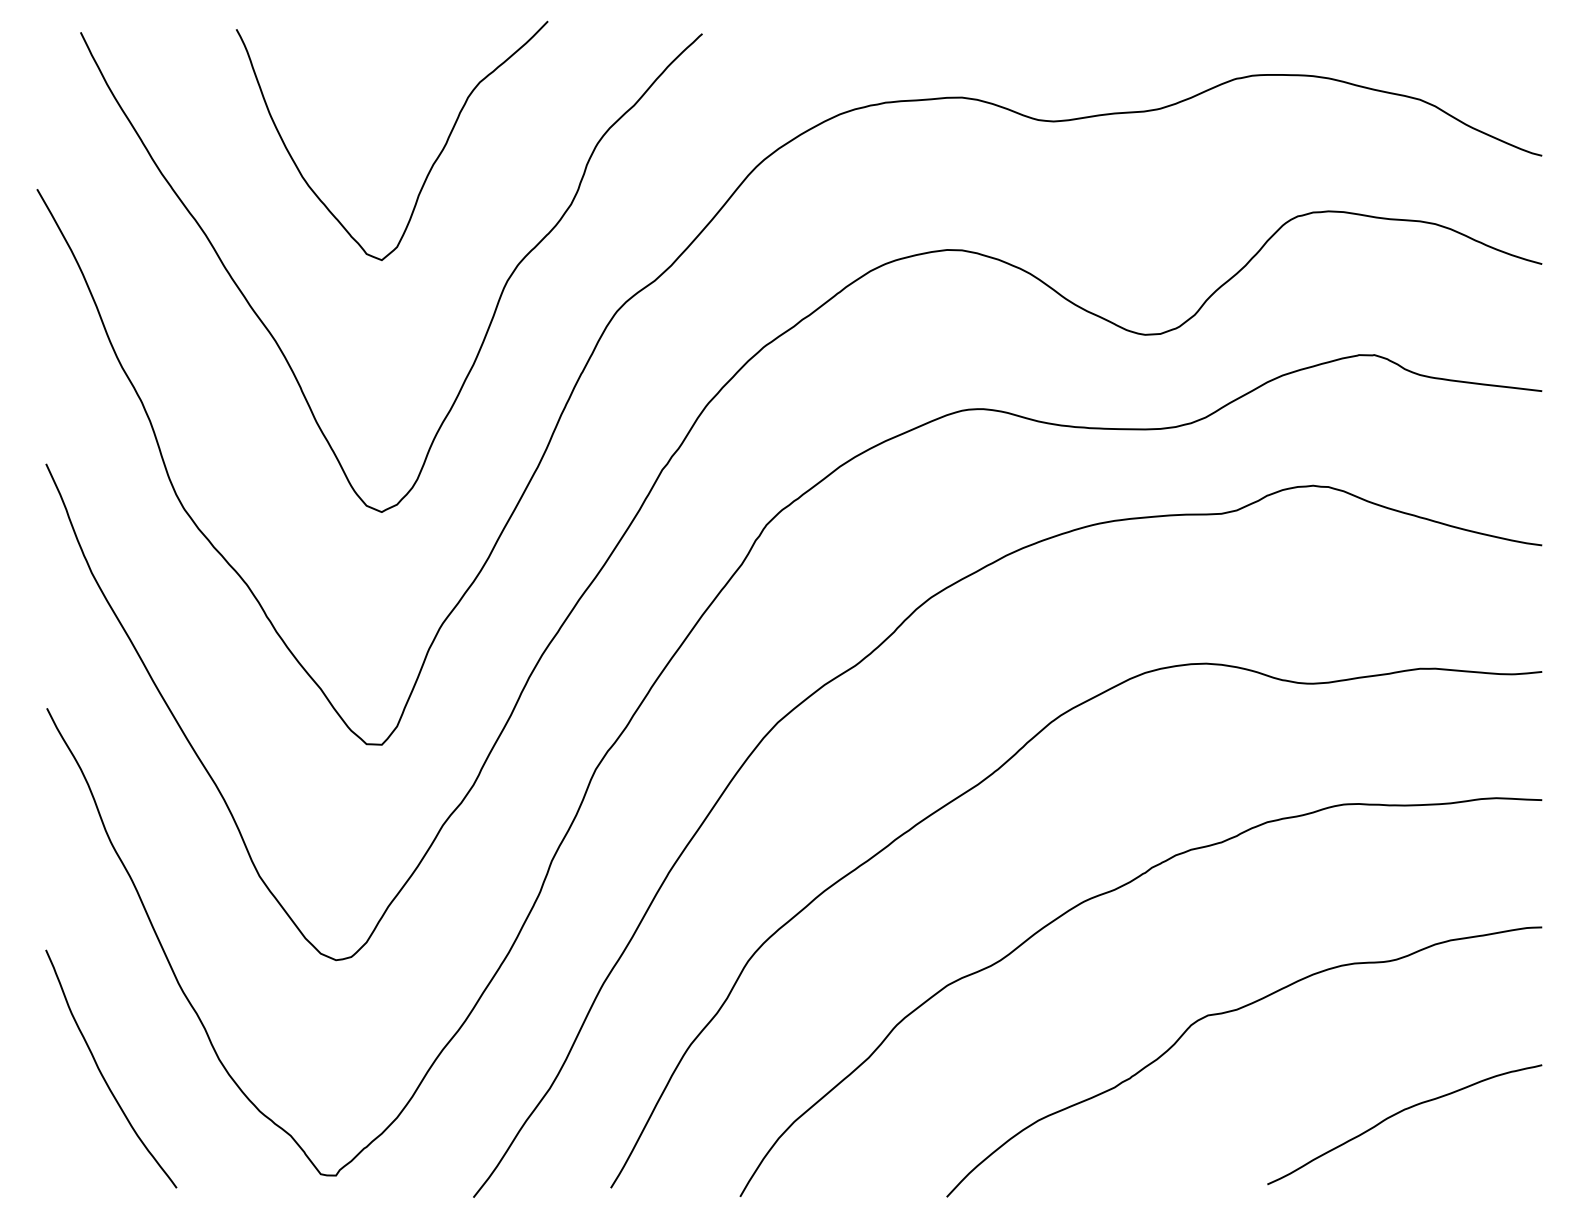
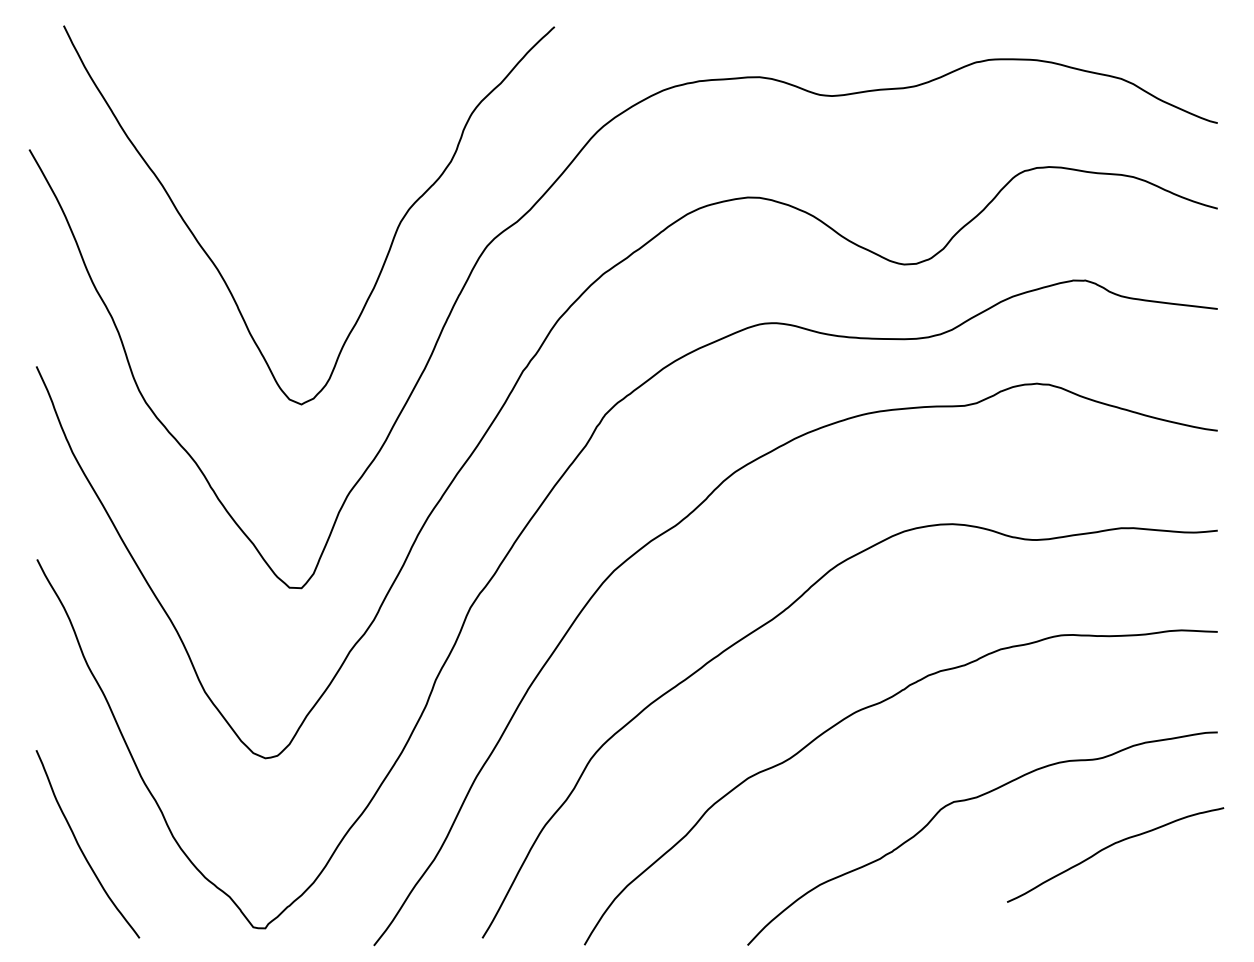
curve: (431, 165) -> (340, 130), removed
curve: (1399, 1113) -> (1111, 846), moved

